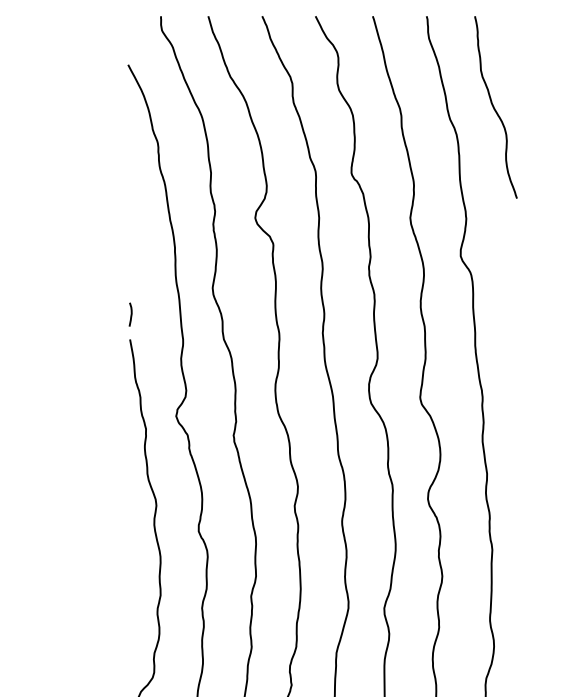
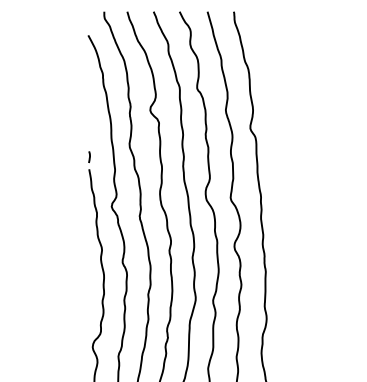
curve: (495, 106) -> (267, 55), removed

